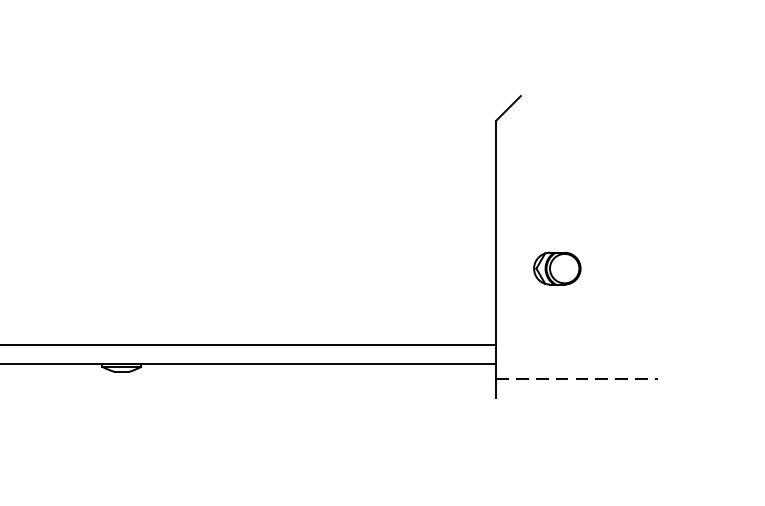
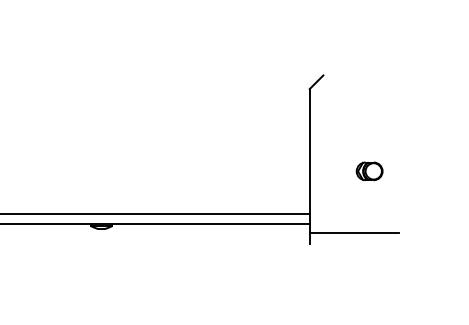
part: (557, 268) -> (369, 171), moved
line: (576, 378) -> (354, 232), dashed -> solid

